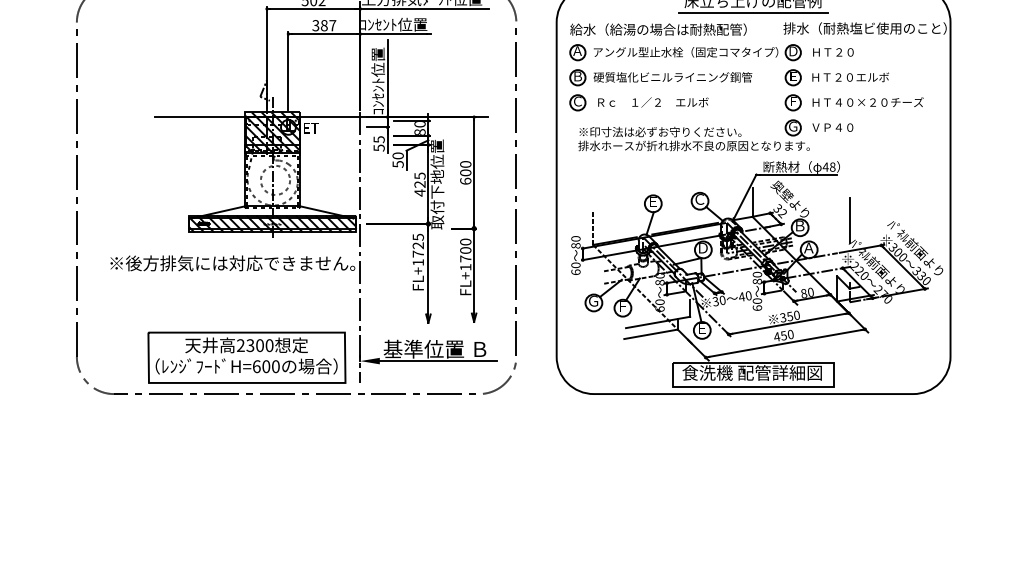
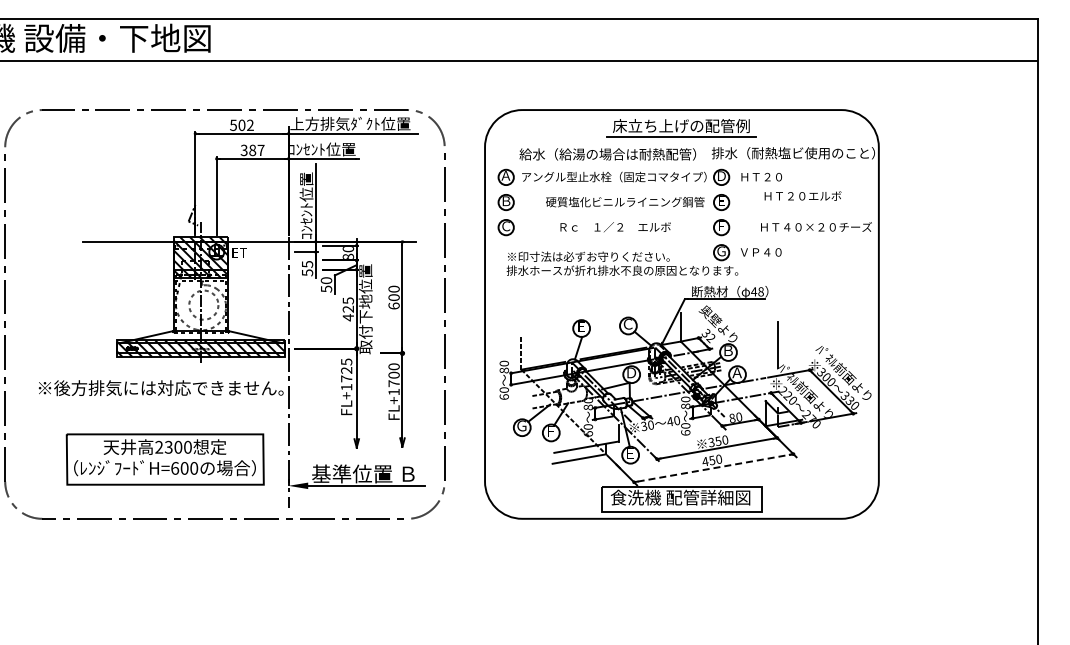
text: (658, 29) -> (607, 154), moved
text: (850, 76) -> (802, 195), moved
text: (673, 77) -> (625, 202), moved
text: (868, 101) -> (816, 226), moved
text: (653, 102) -> (615, 227), moved
line: (788, 342) -> (716, 467), solid -> dashed
part: (246, 357) -> (164, 459), moved

